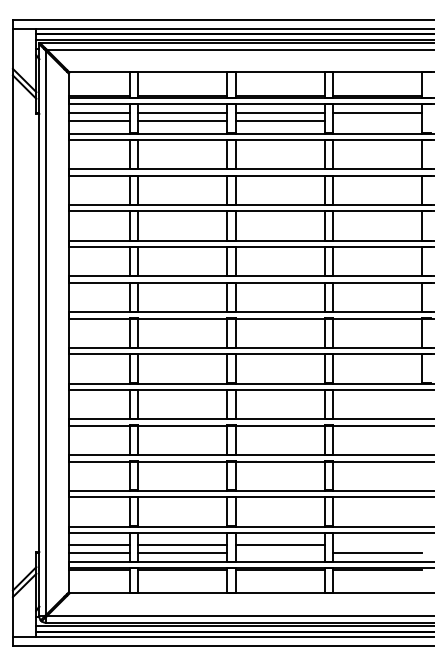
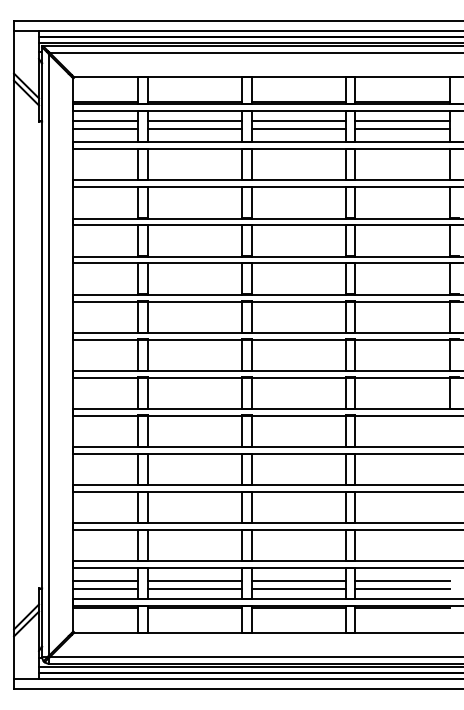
line: (377, 120) -> (402, 128), added
line: (377, 545) -> (402, 581), added
line: (279, 552) -> (298, 588), added

